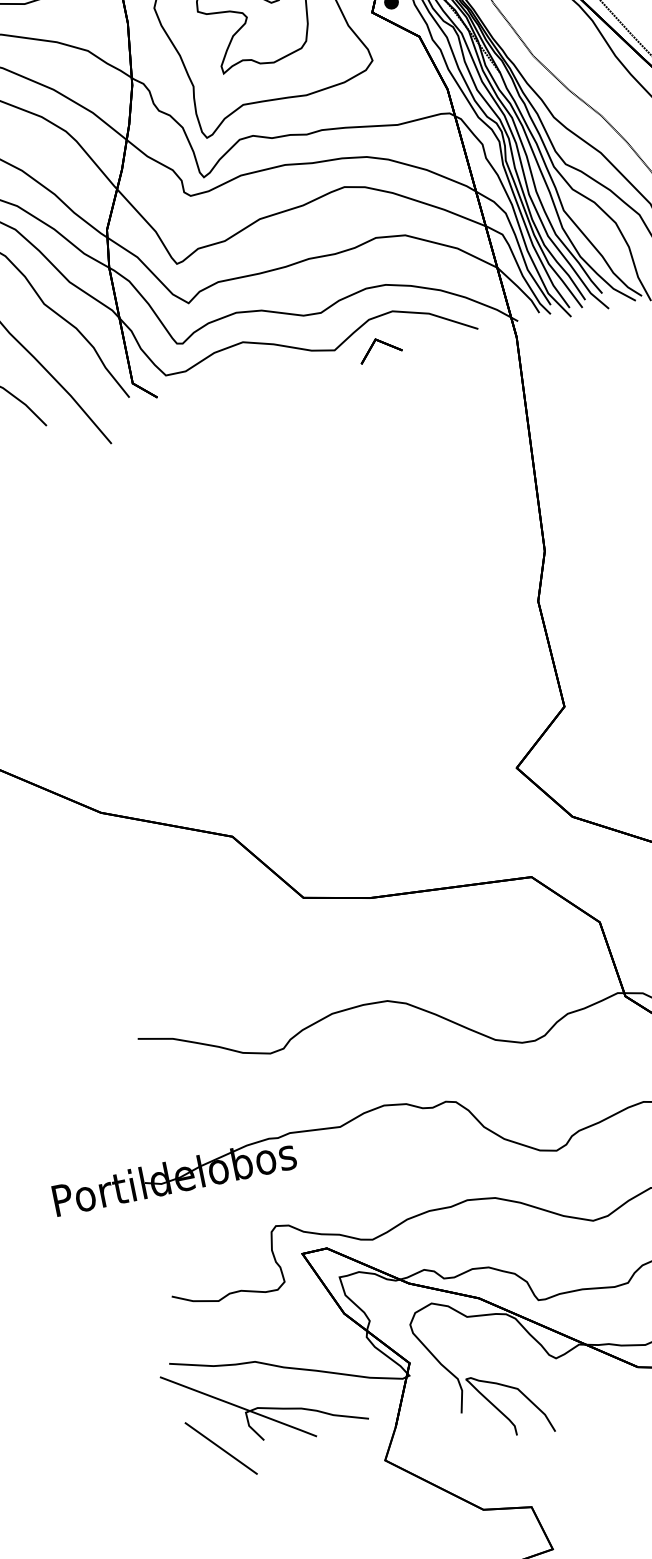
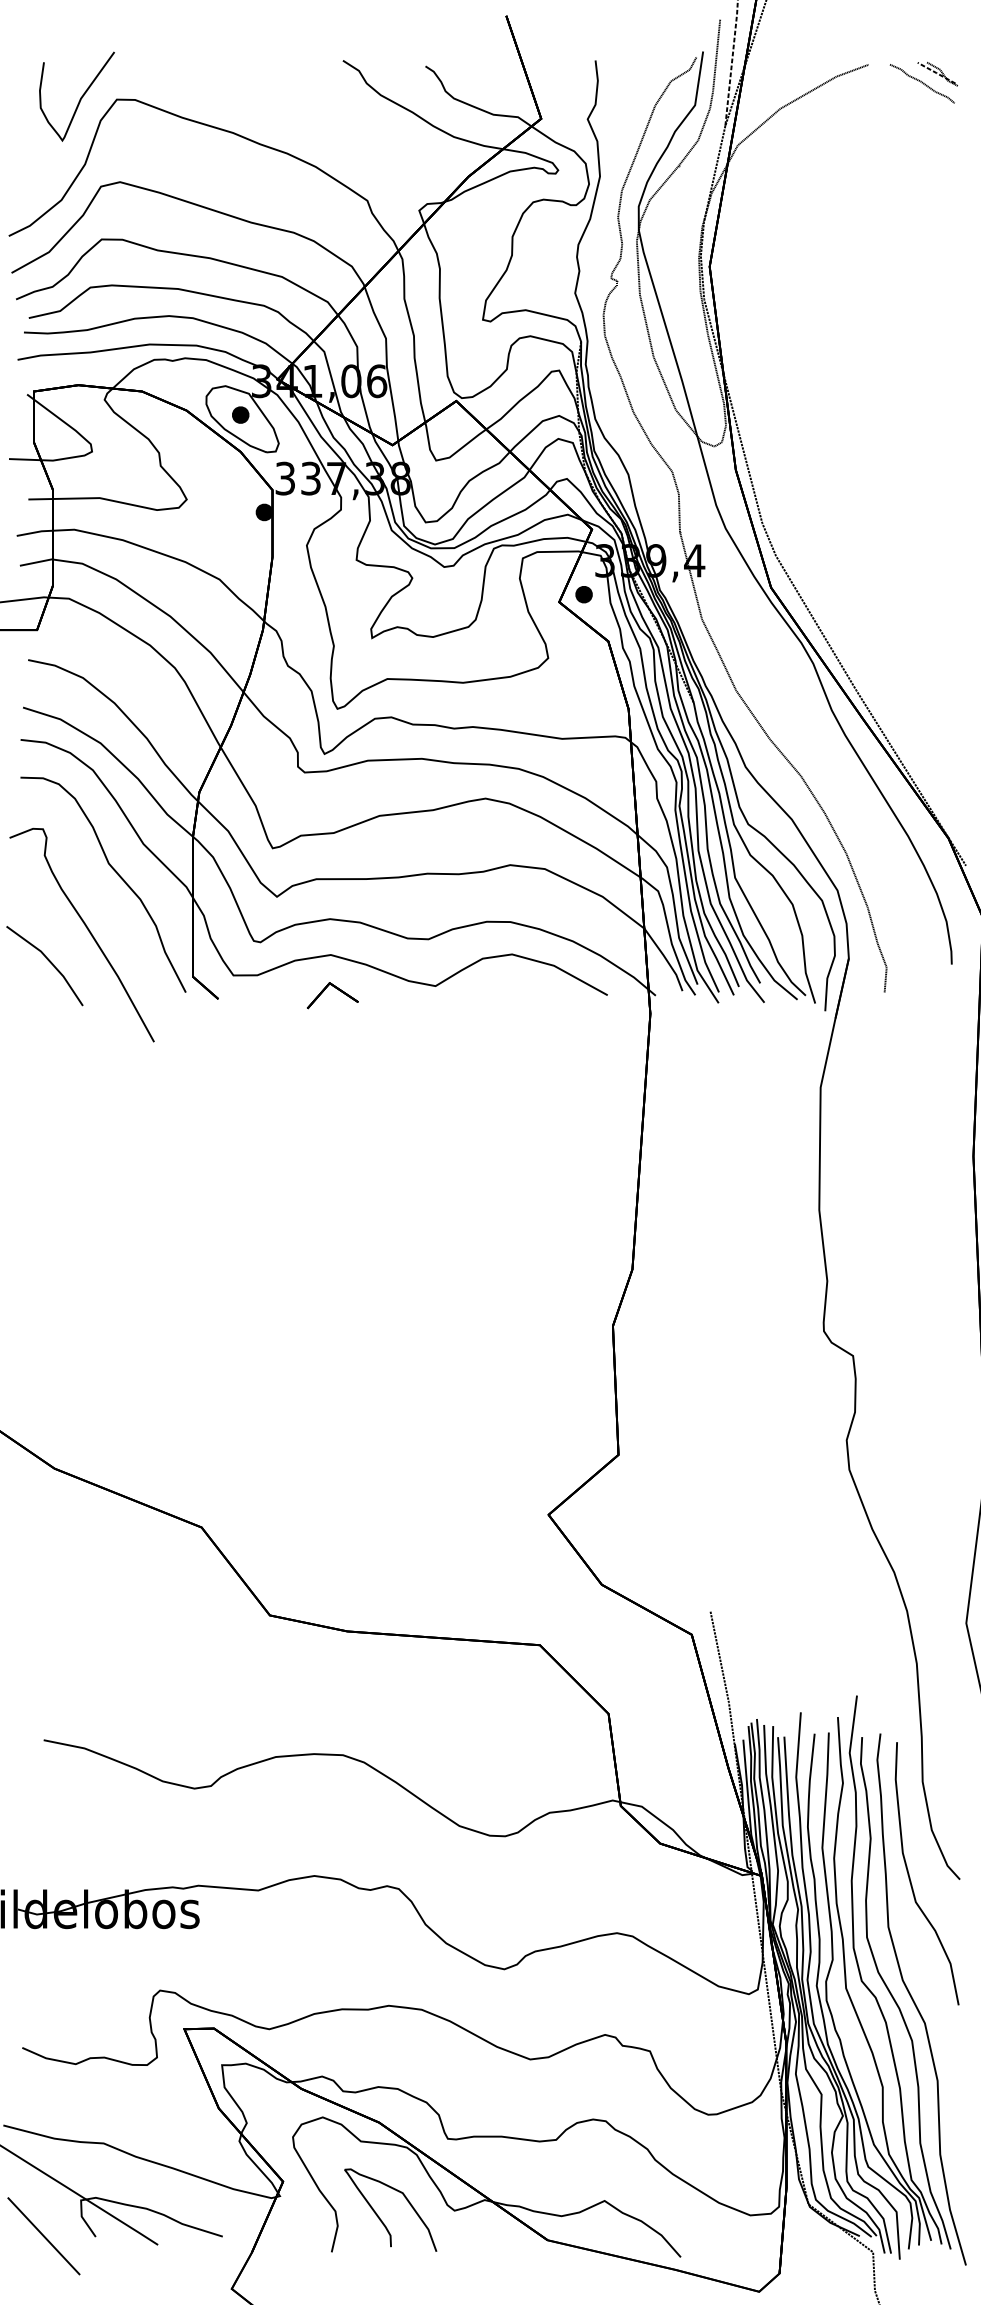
part: (381, 342) -> (335, 988), moved
curve: (502, 1412) -> (379, 2216), moved

